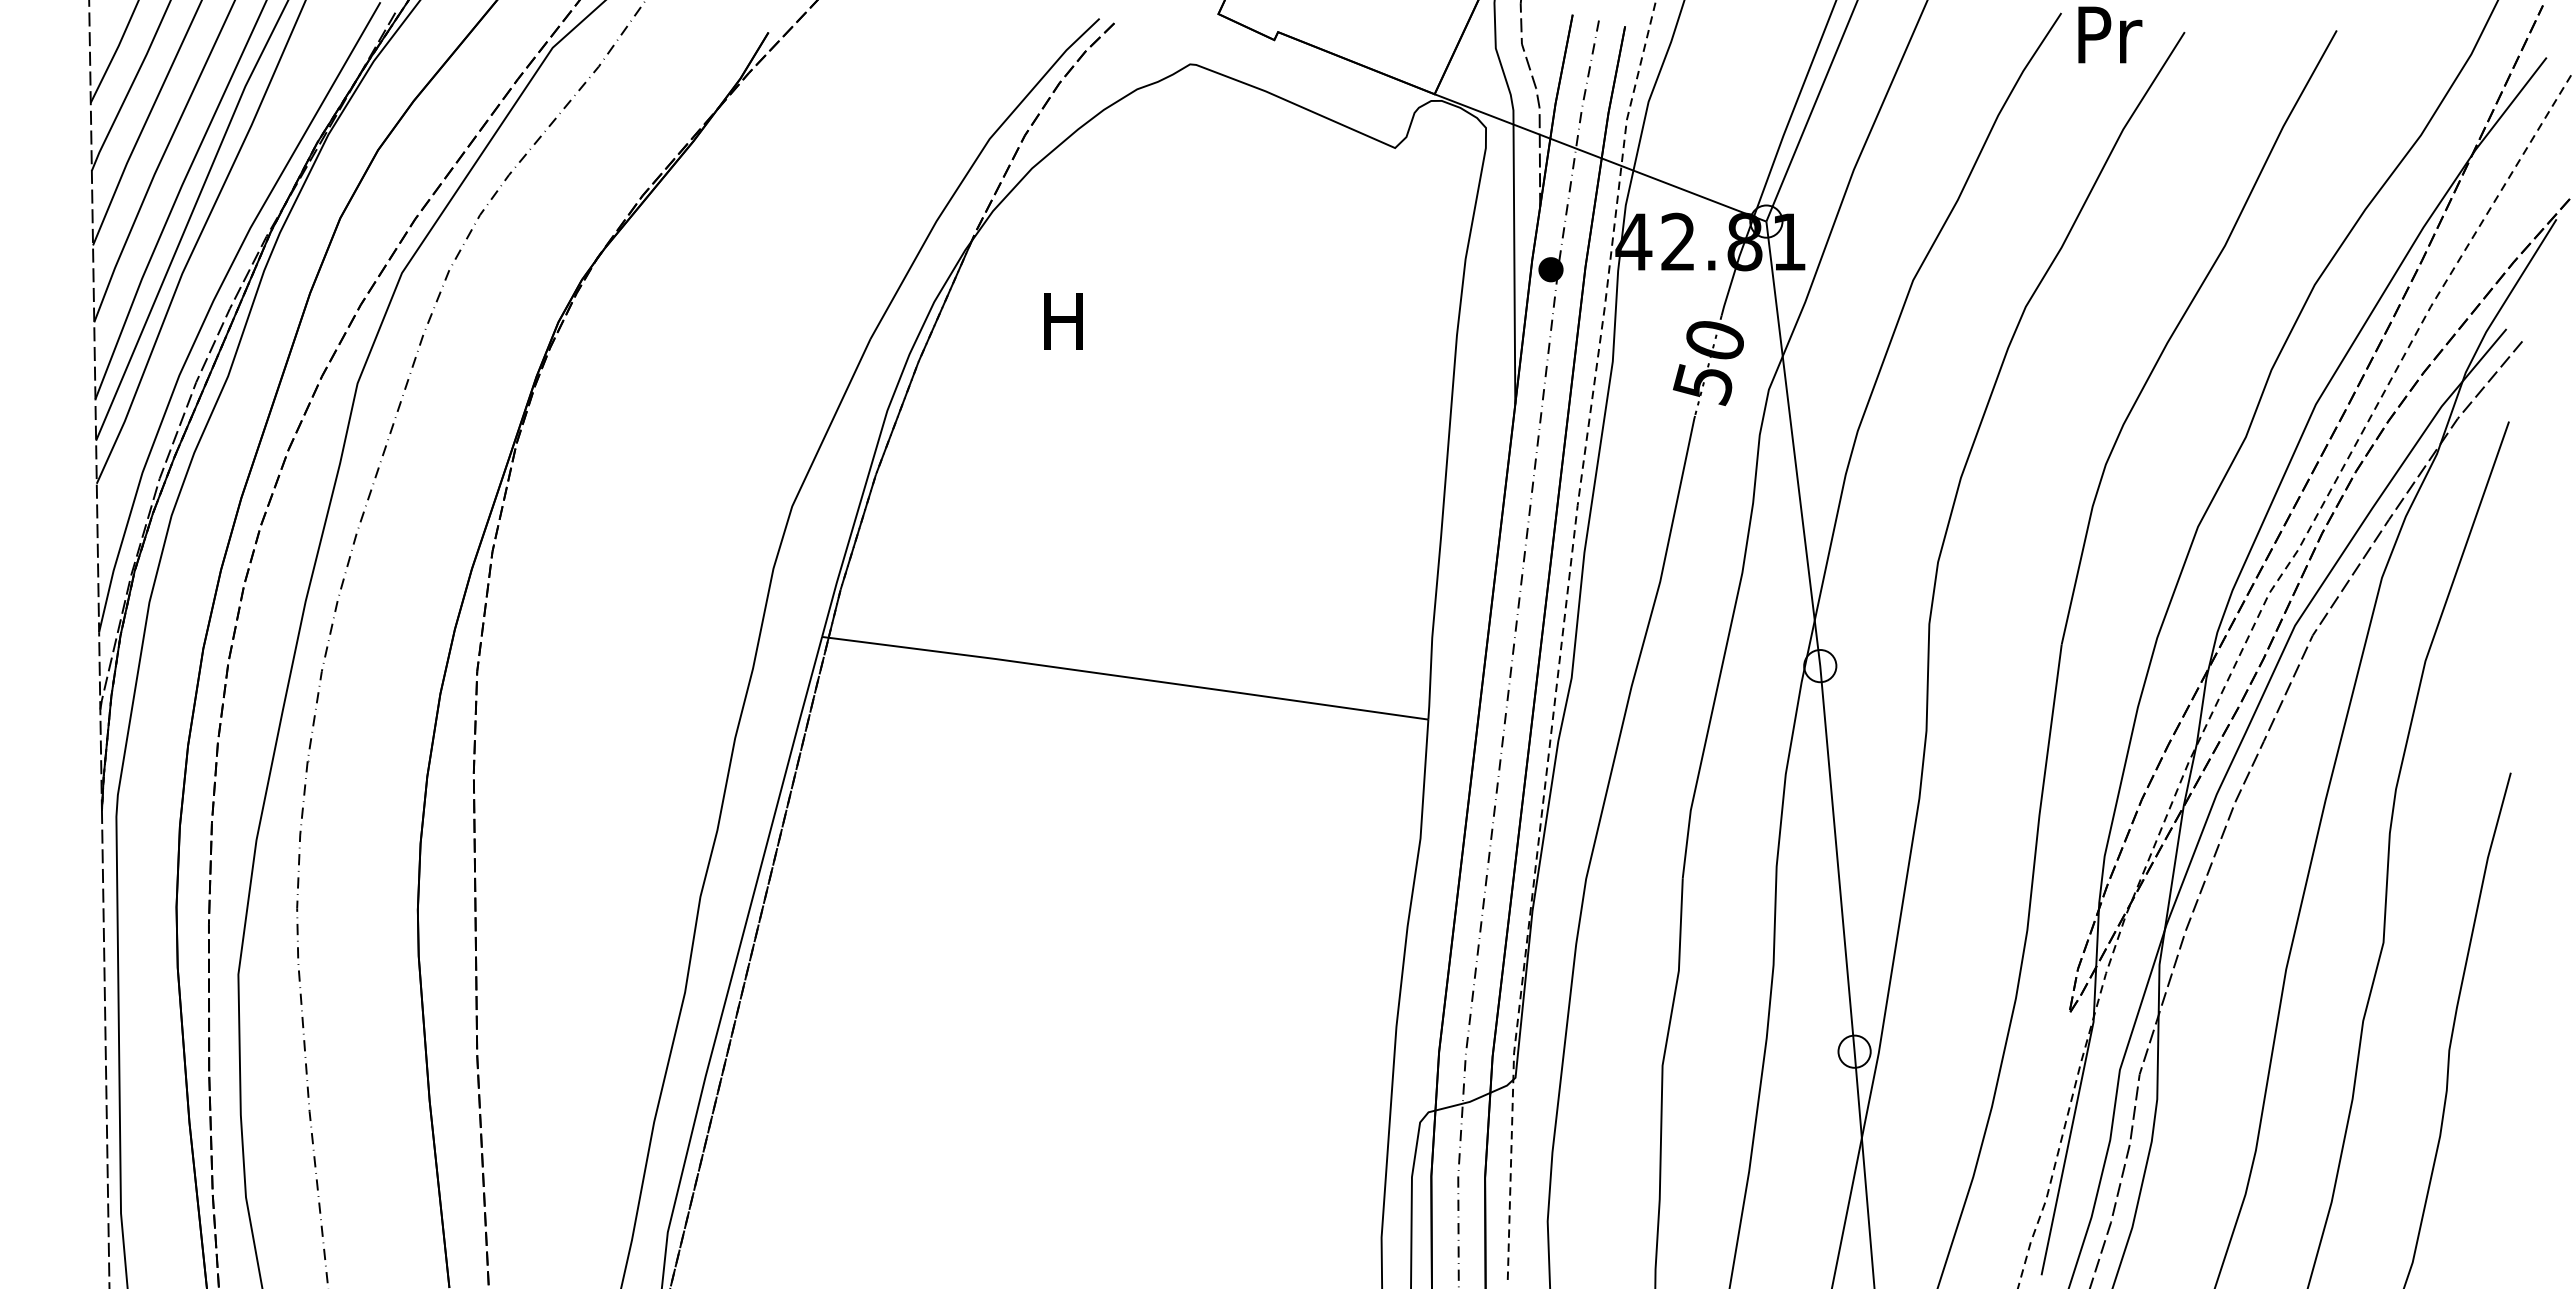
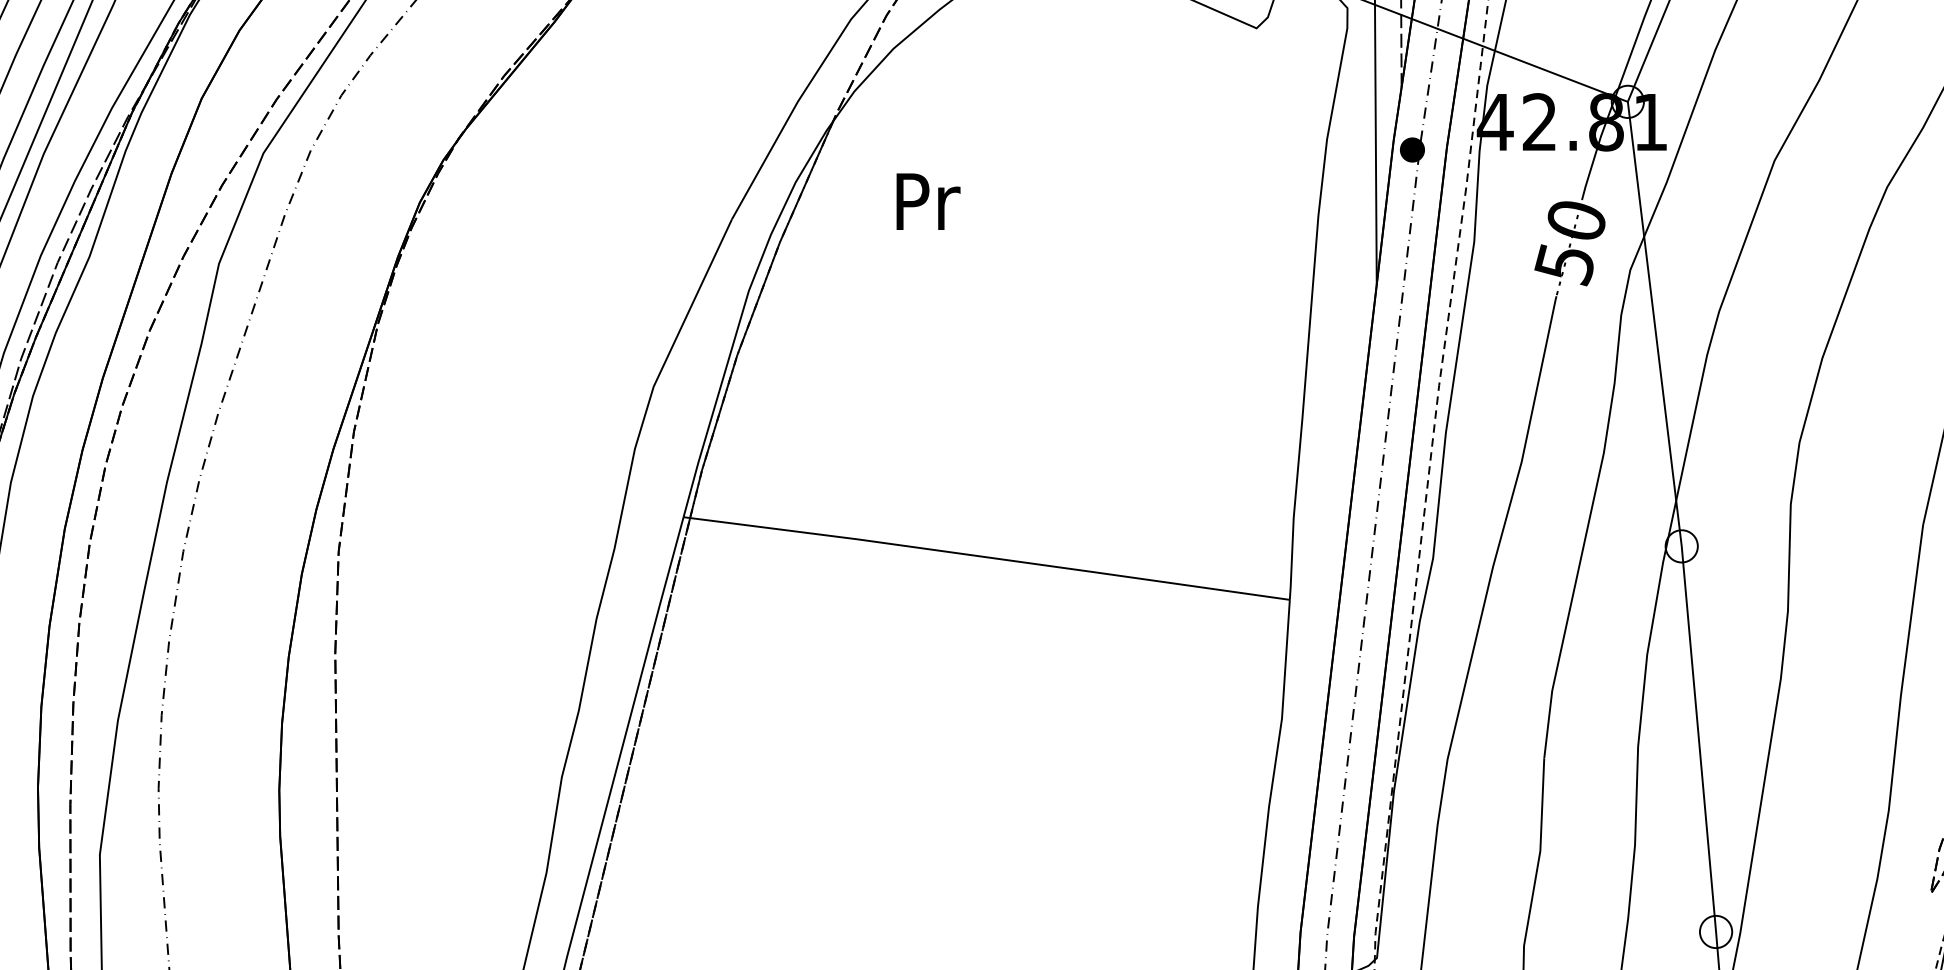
text: (1067, 321) -> (928, 201), H -> Pr

